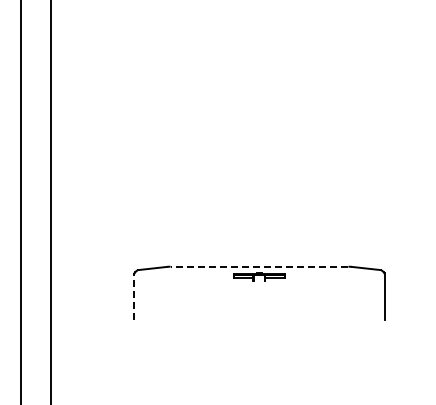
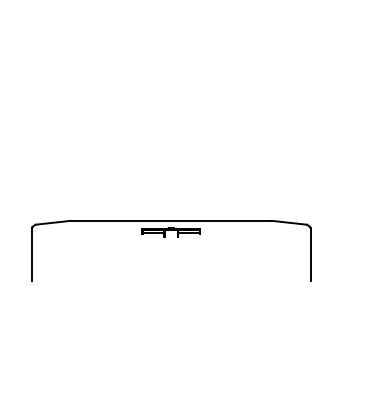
line: (259, 266) -> (171, 220), dashed -> solid
line: (134, 296) -> (31, 254), dashed -> solid

